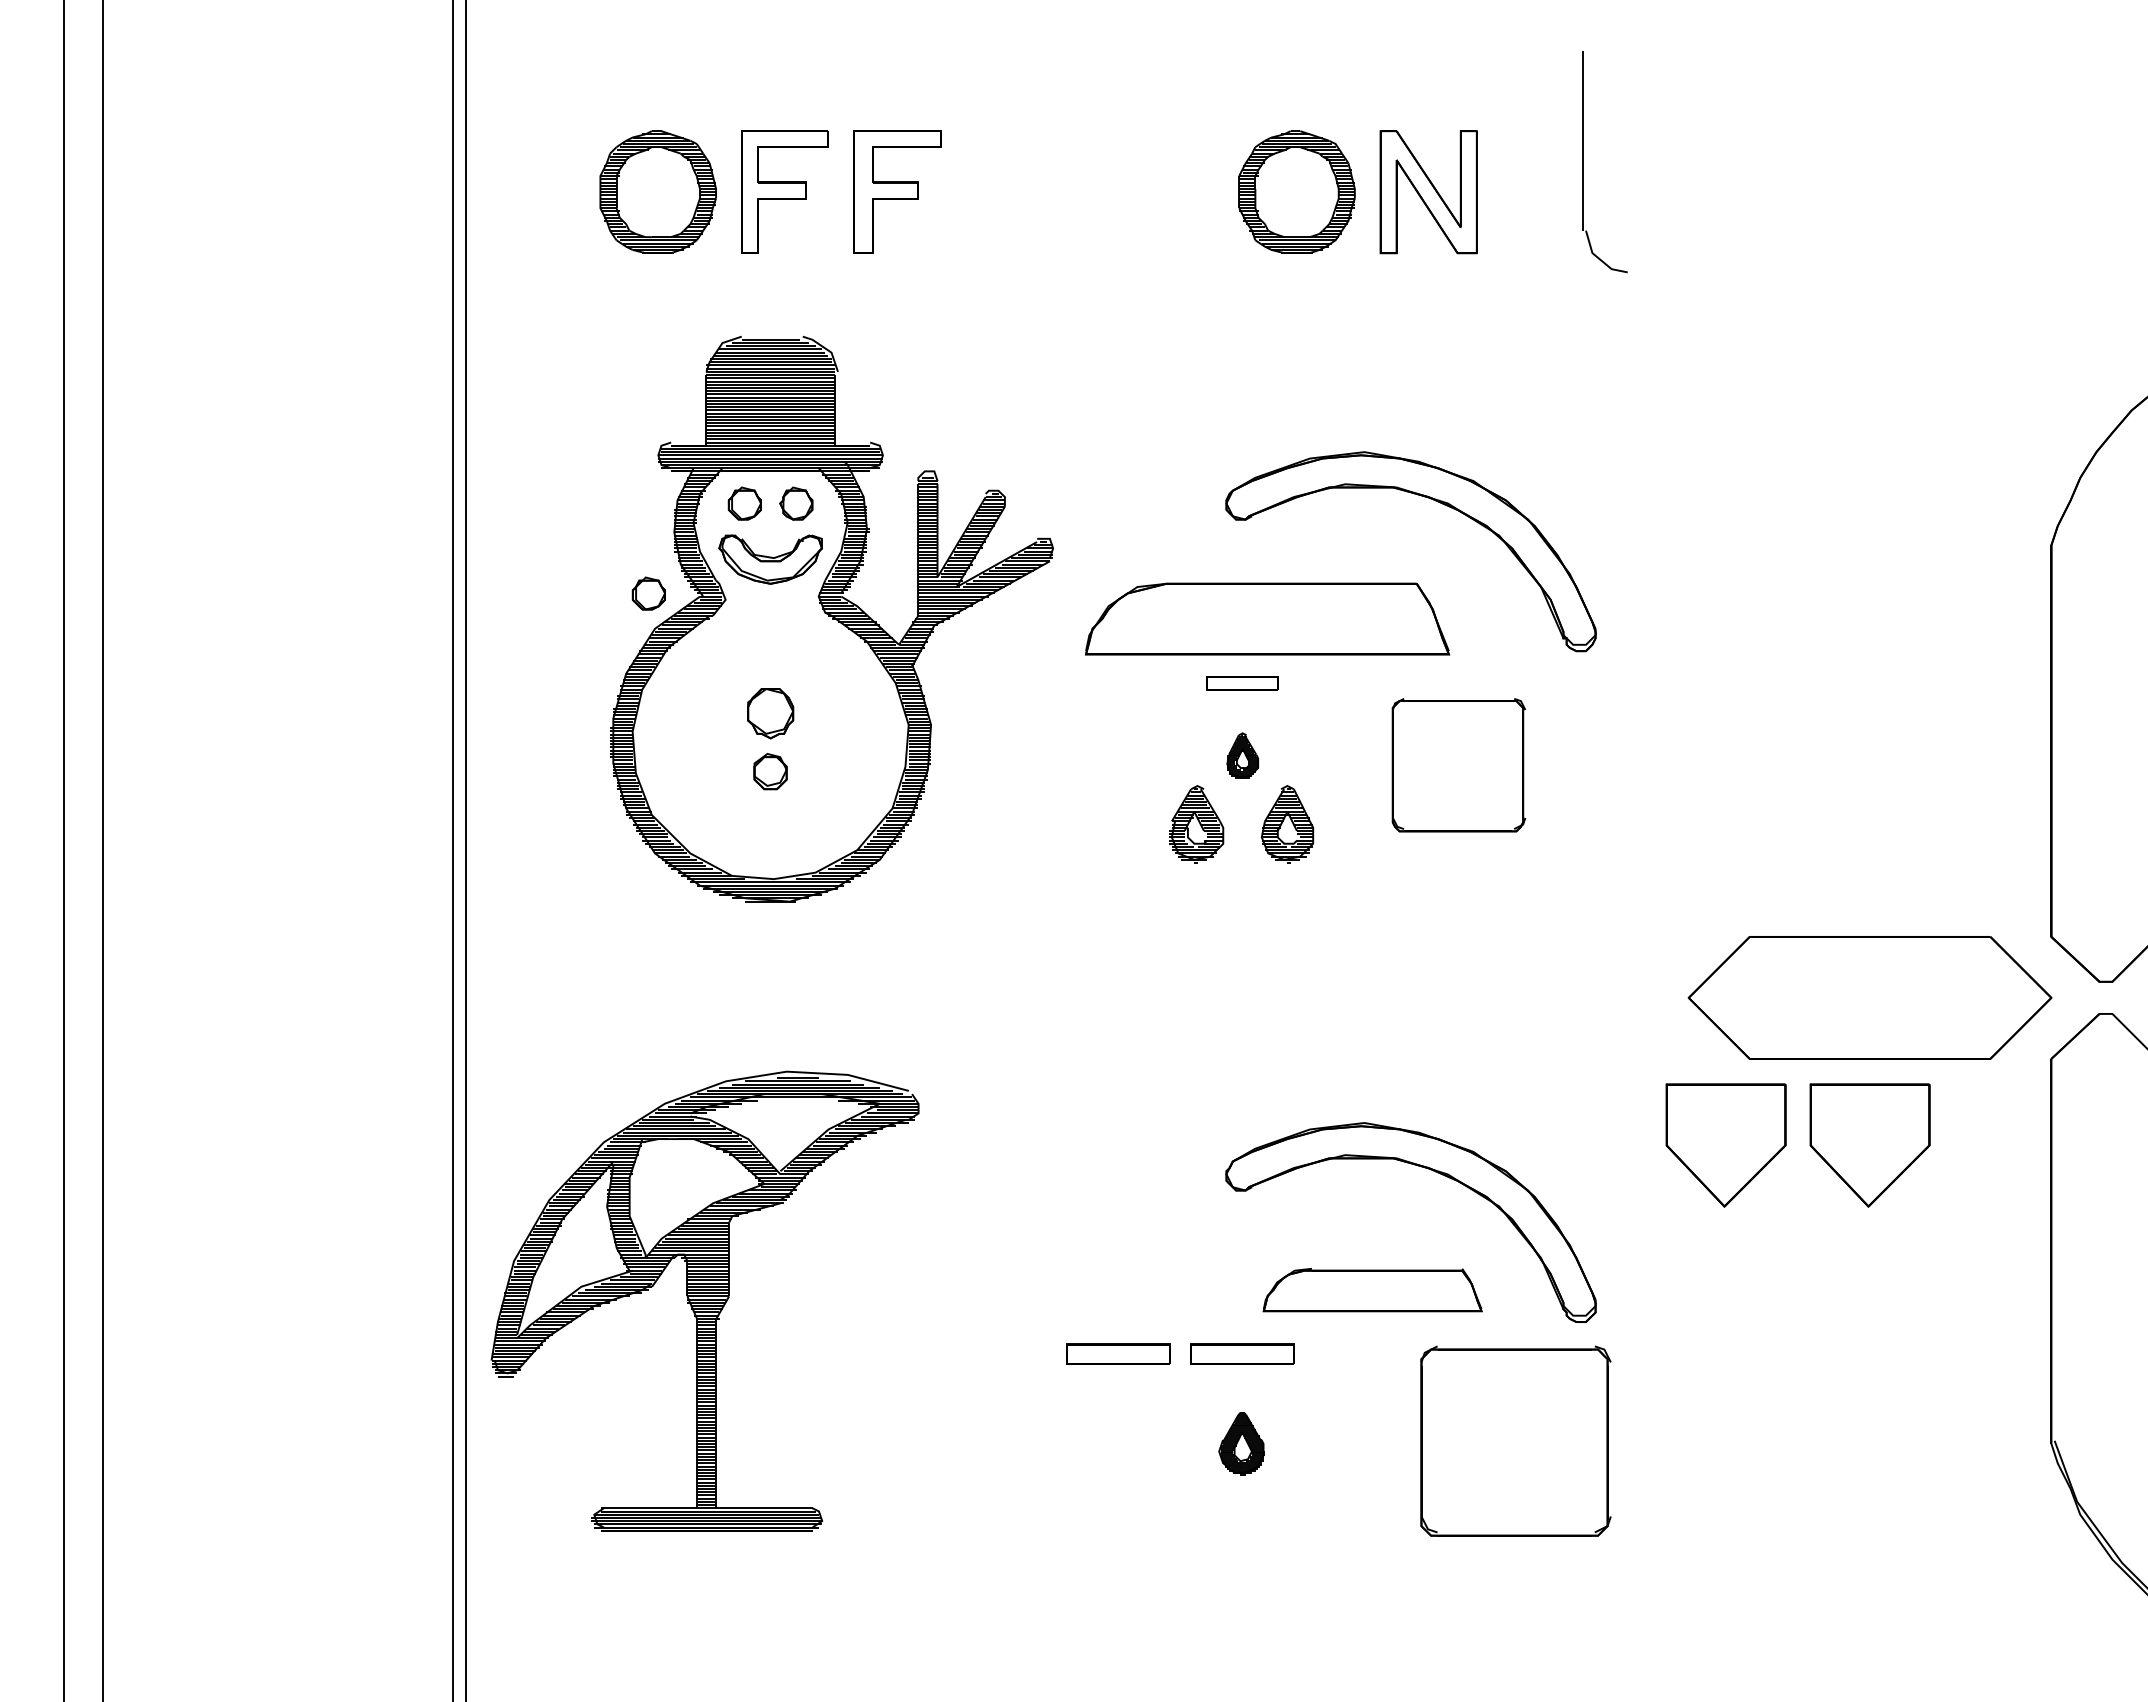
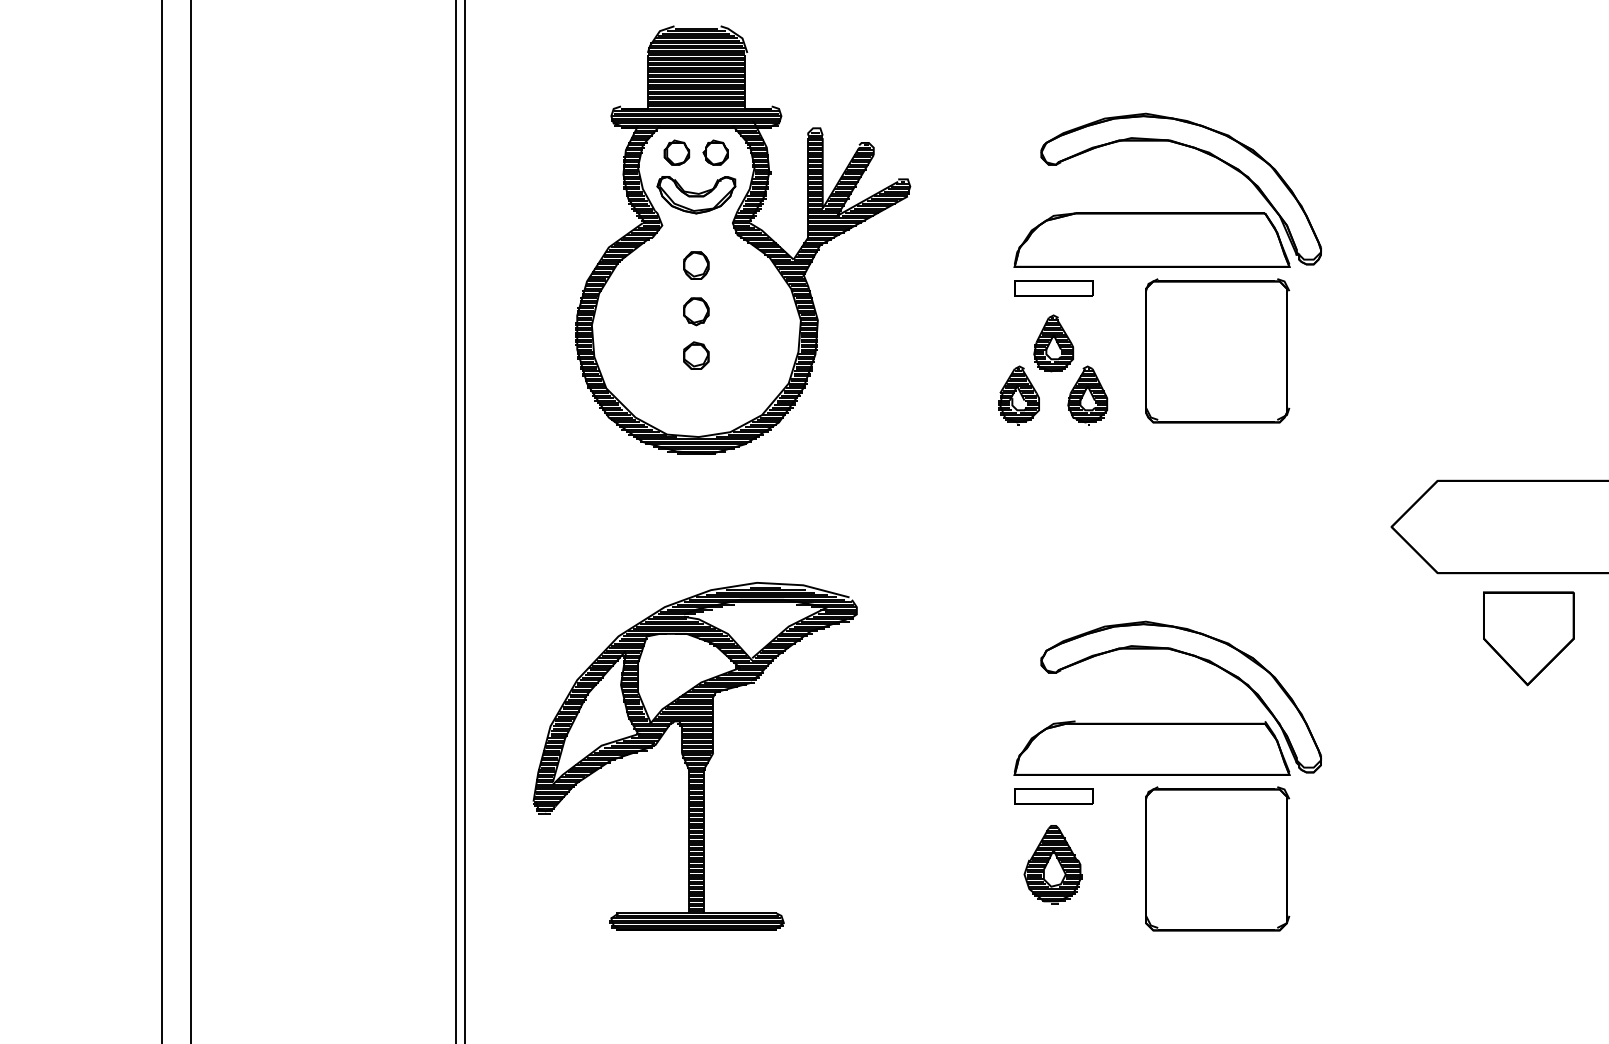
part: (648, 593) -> (603, 220), removed
part: (1267, 618) -> (1152, 239), moved
part: (770, 652) -> (696, 265), added
part: (1242, 683) -> (1053, 288), size x1.43
part: (770, 713) -> (696, 311), size x0.71
part: (1242, 755) -> (1053, 343), size x1.67
part: (1458, 764) -> (1217, 350), size x1.43
part: (1725, 1145) -> (1419, 638), removed
part: (1372, 1289) -> (1152, 747), size x1.67
part: (704, 1300) -> (694, 756), moved
part: (1118, 1353) -> (959, 796), removed
part: (1515, 1440) -> (1217, 858), moved
part: (1241, 1443) -> (1052, 864), size x1.67

